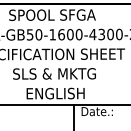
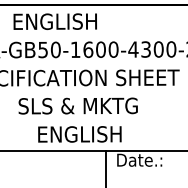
text: (52, 15) -> (75, 22), SPOOL SFGA -> ENGLISH

